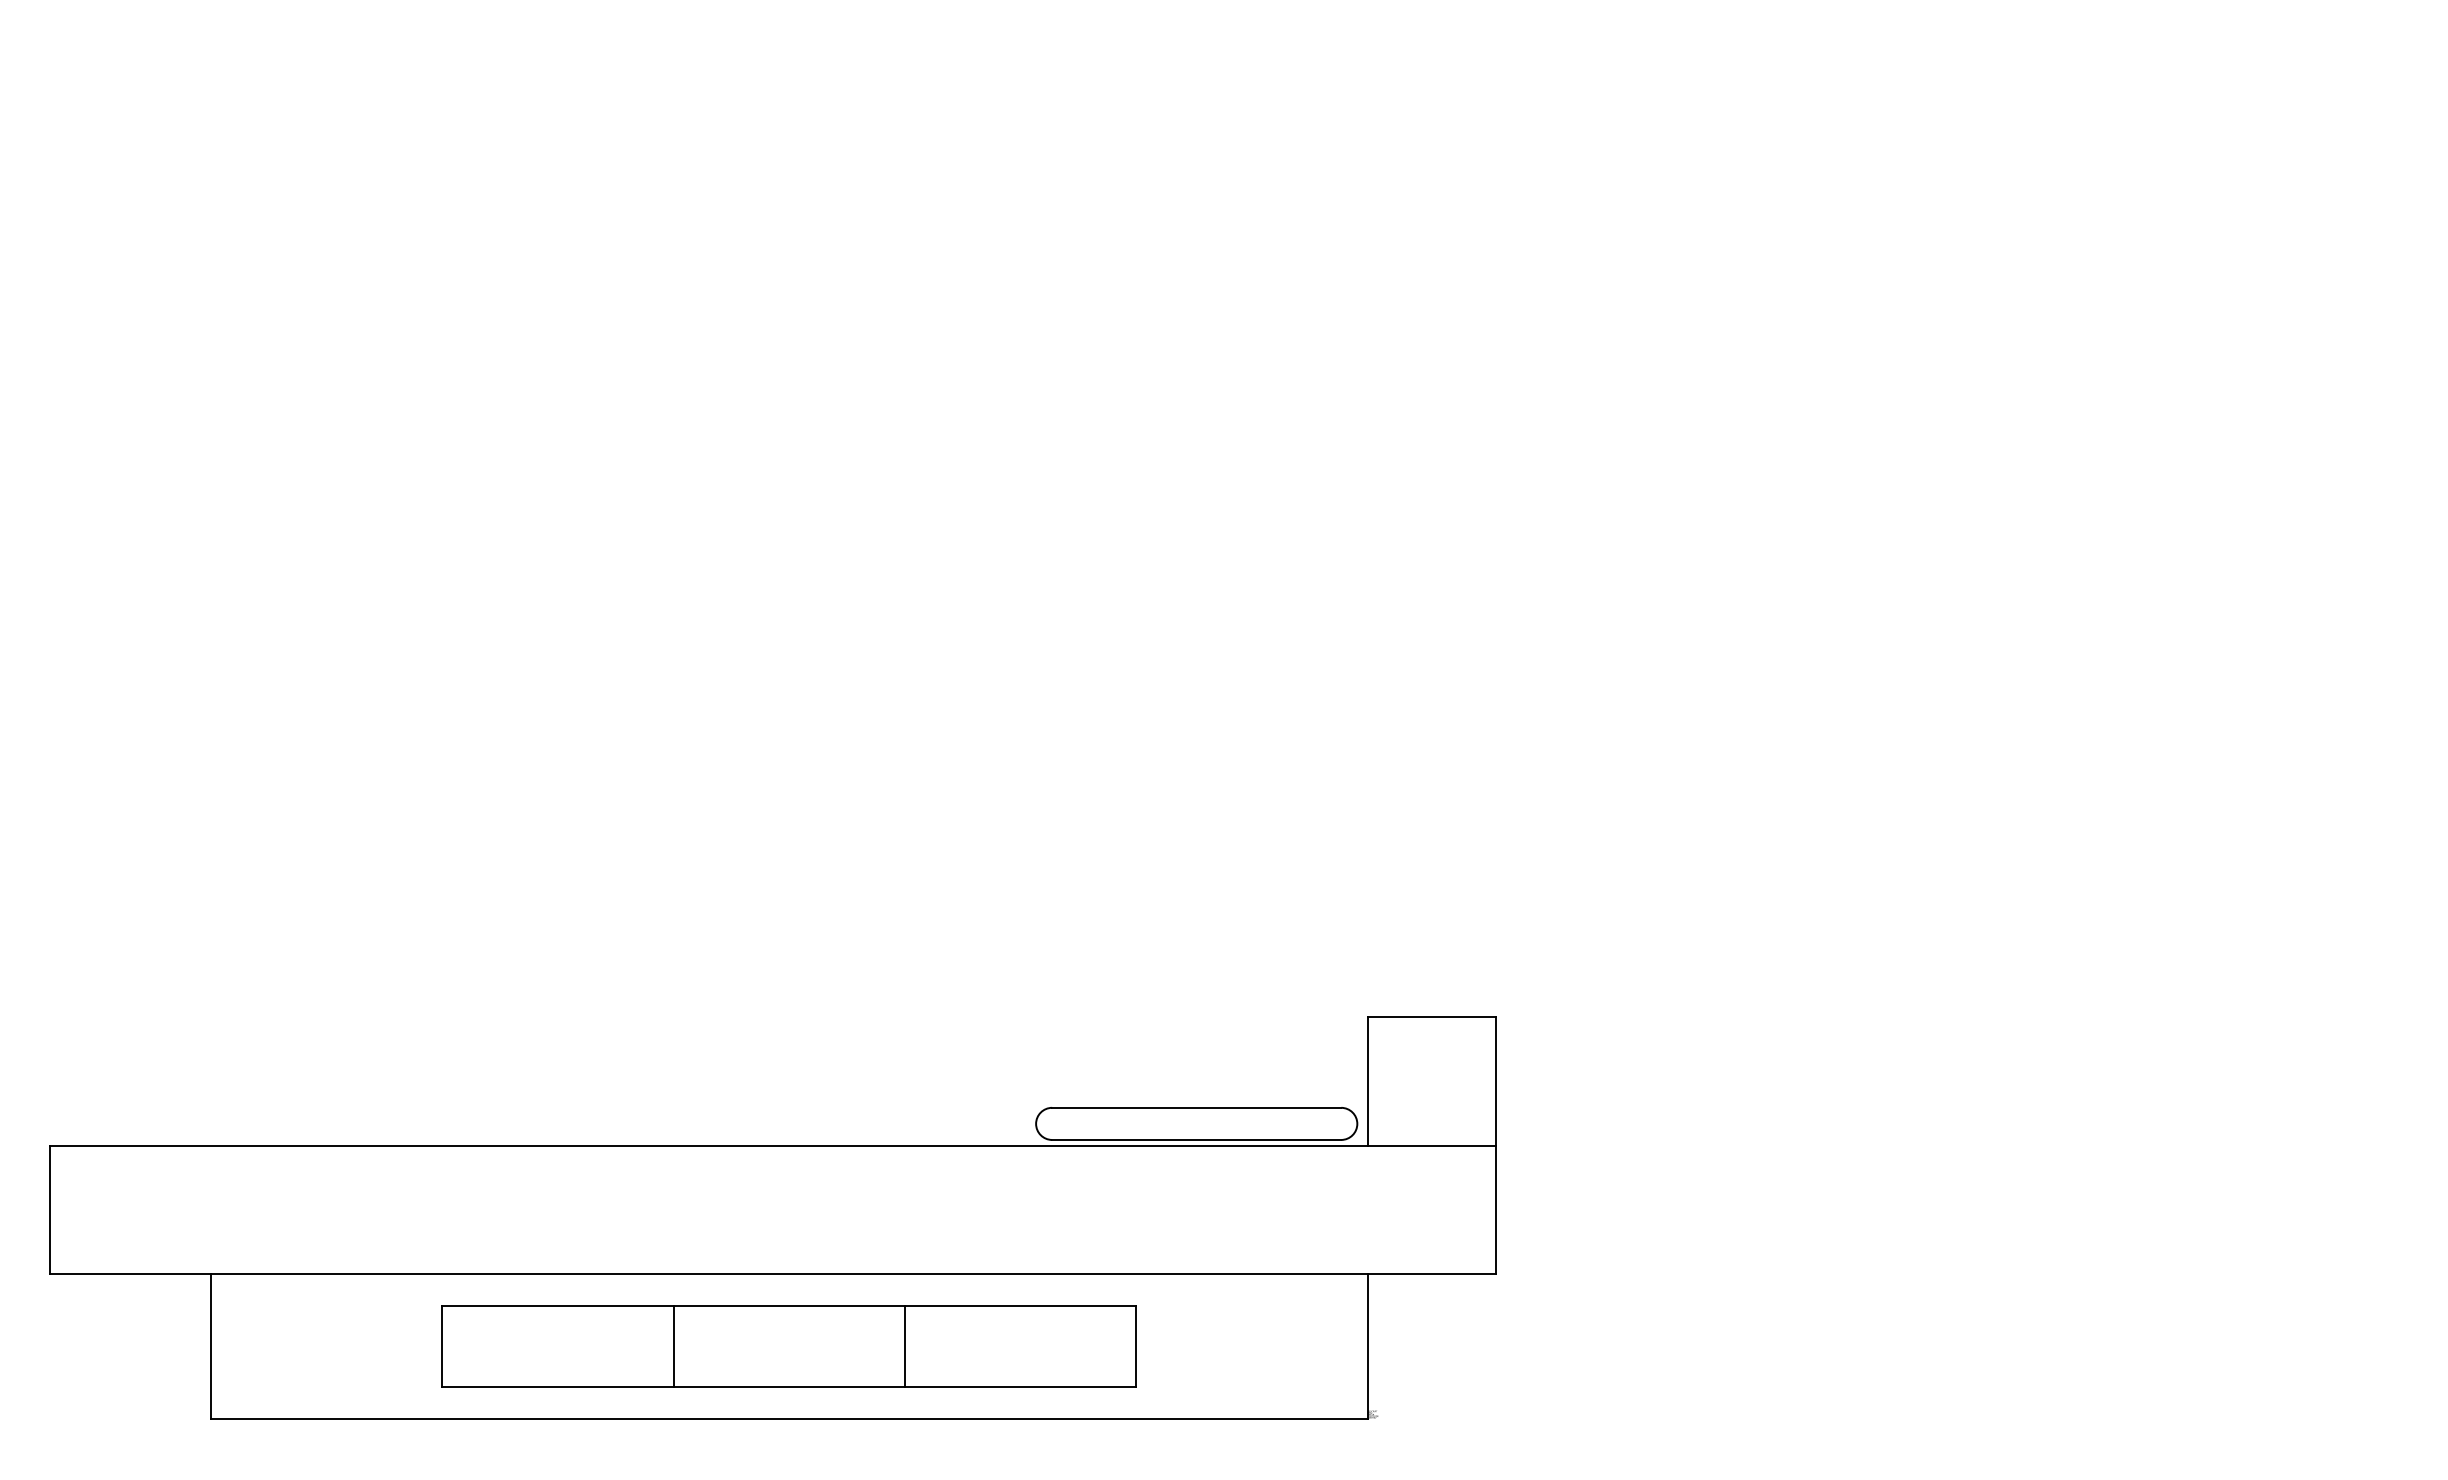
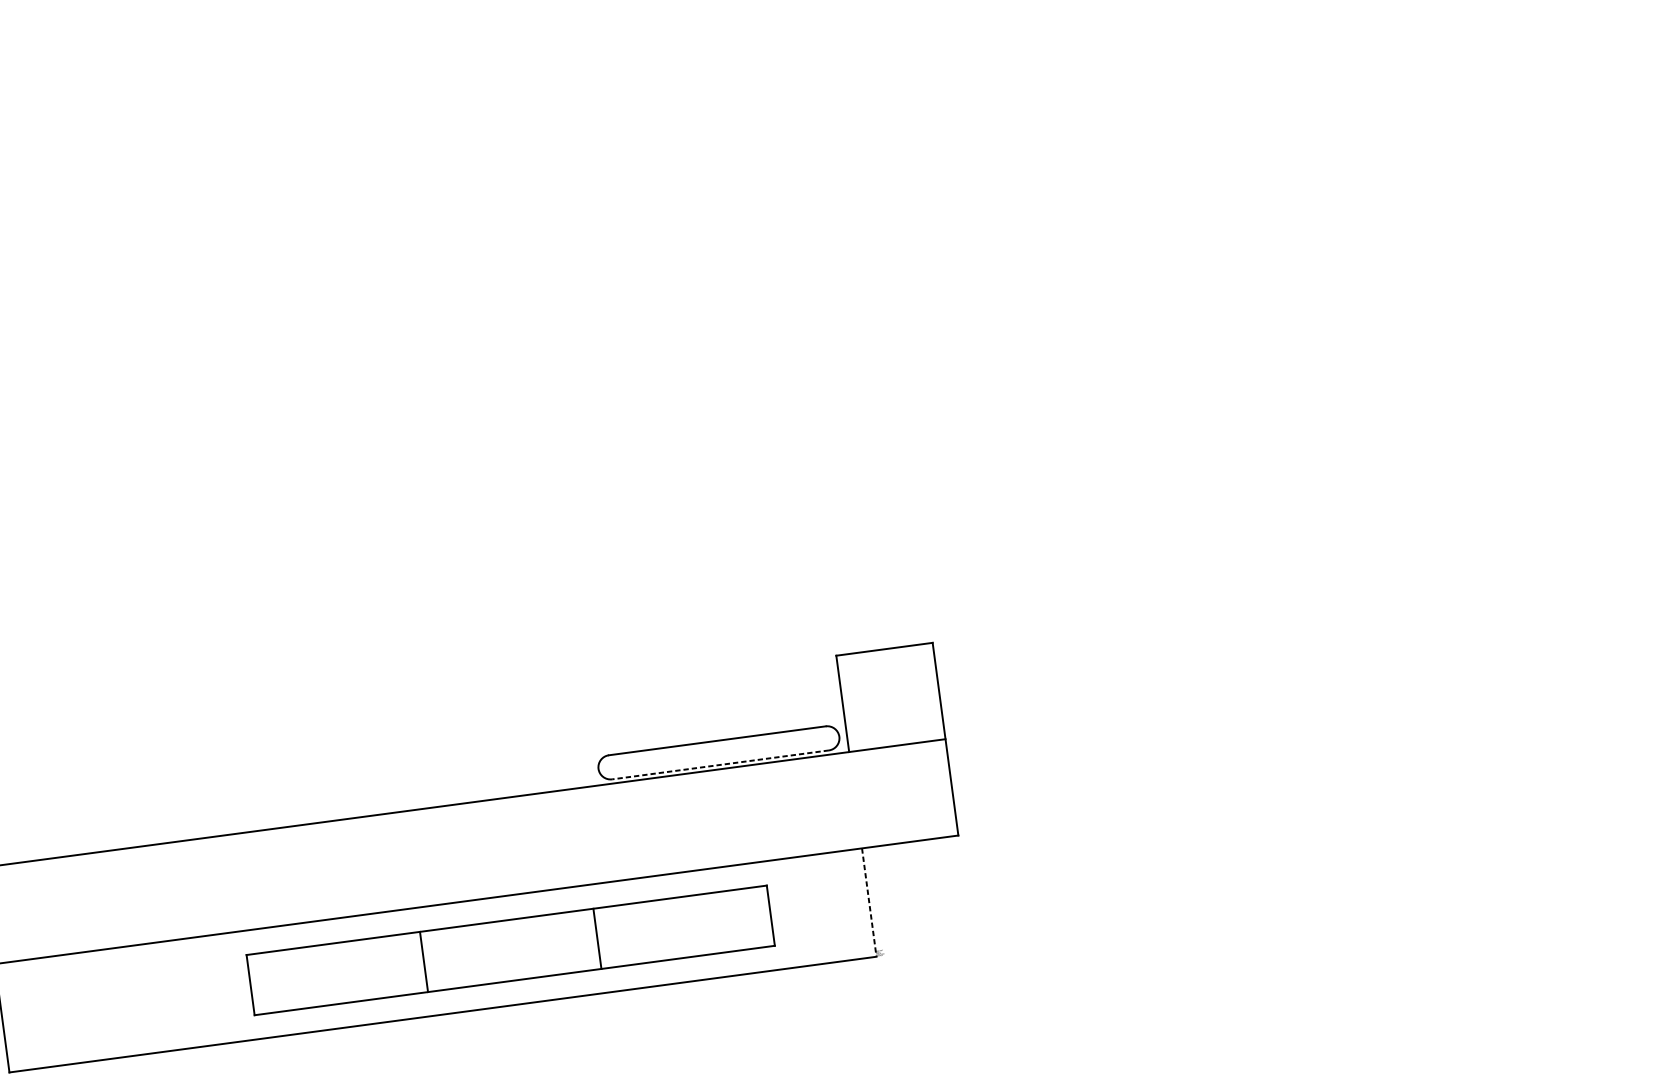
line: (1196, 1139) -> (720, 764), solid -> dashed
part: (788, 1346) -> (510, 950), moved
line: (1367, 1346) -> (869, 902), solid -> dashed

